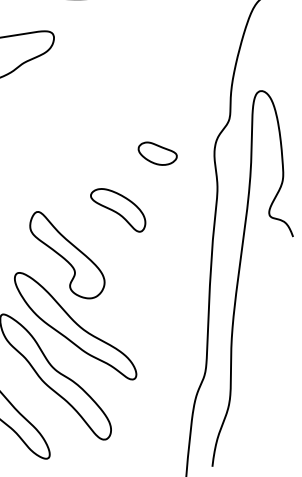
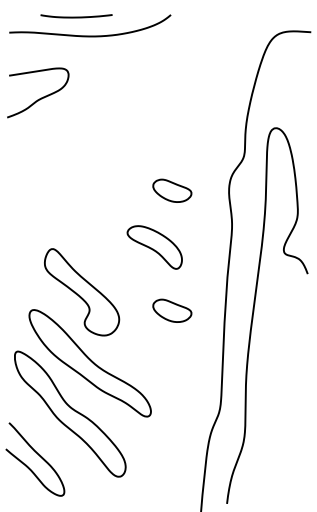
part: (117, 210) -> (154, 247), moved
part: (157, 273) -> (172, 310), added

